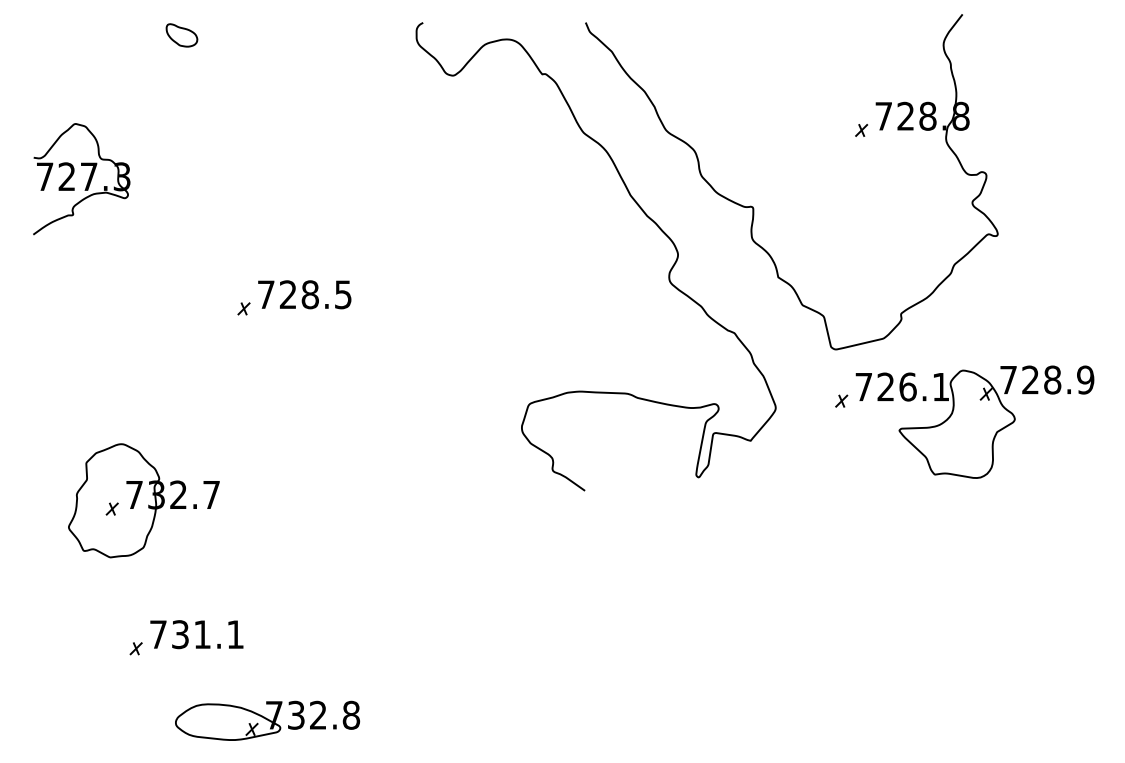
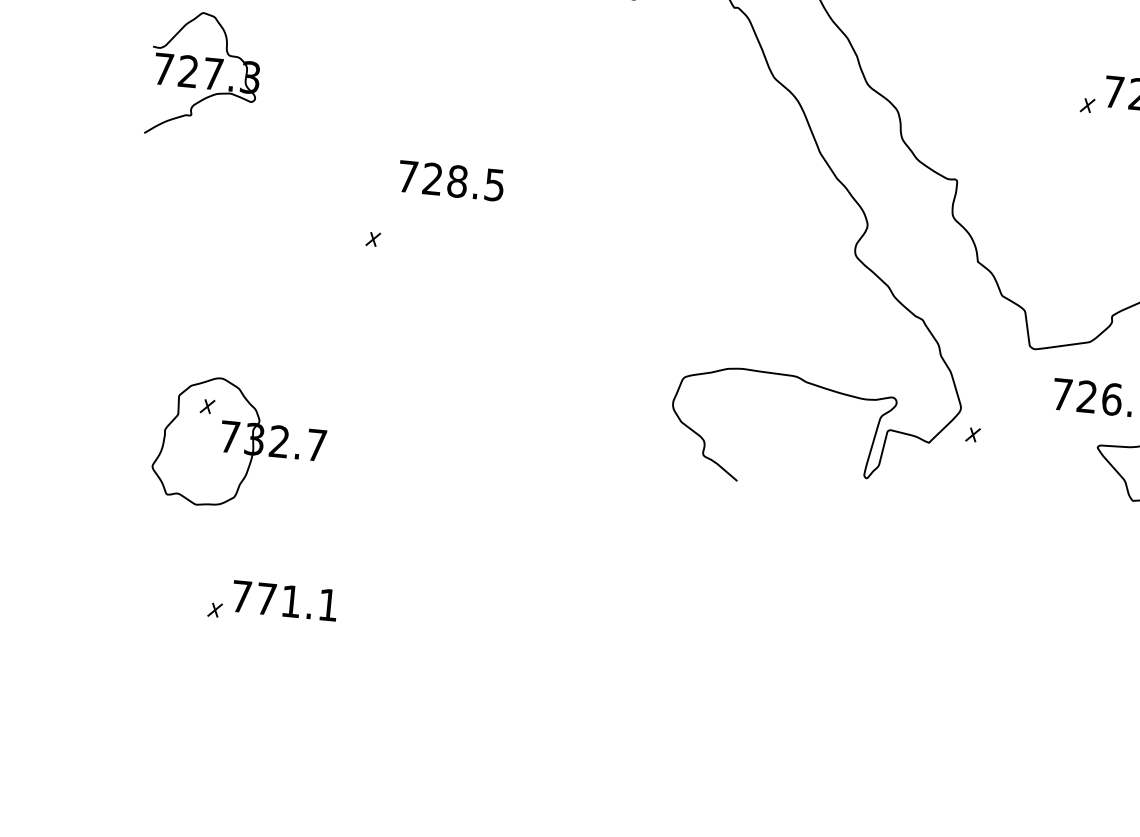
text: (304, 294) -> (451, 180), moved
part: (841, 400) -> (972, 434), moved
part: (111, 508) -> (206, 405), moved
text: (180, 634) -> (266, 598), 731.1 -> 771.1
part: (267, 720) -> (355, 705), removed

